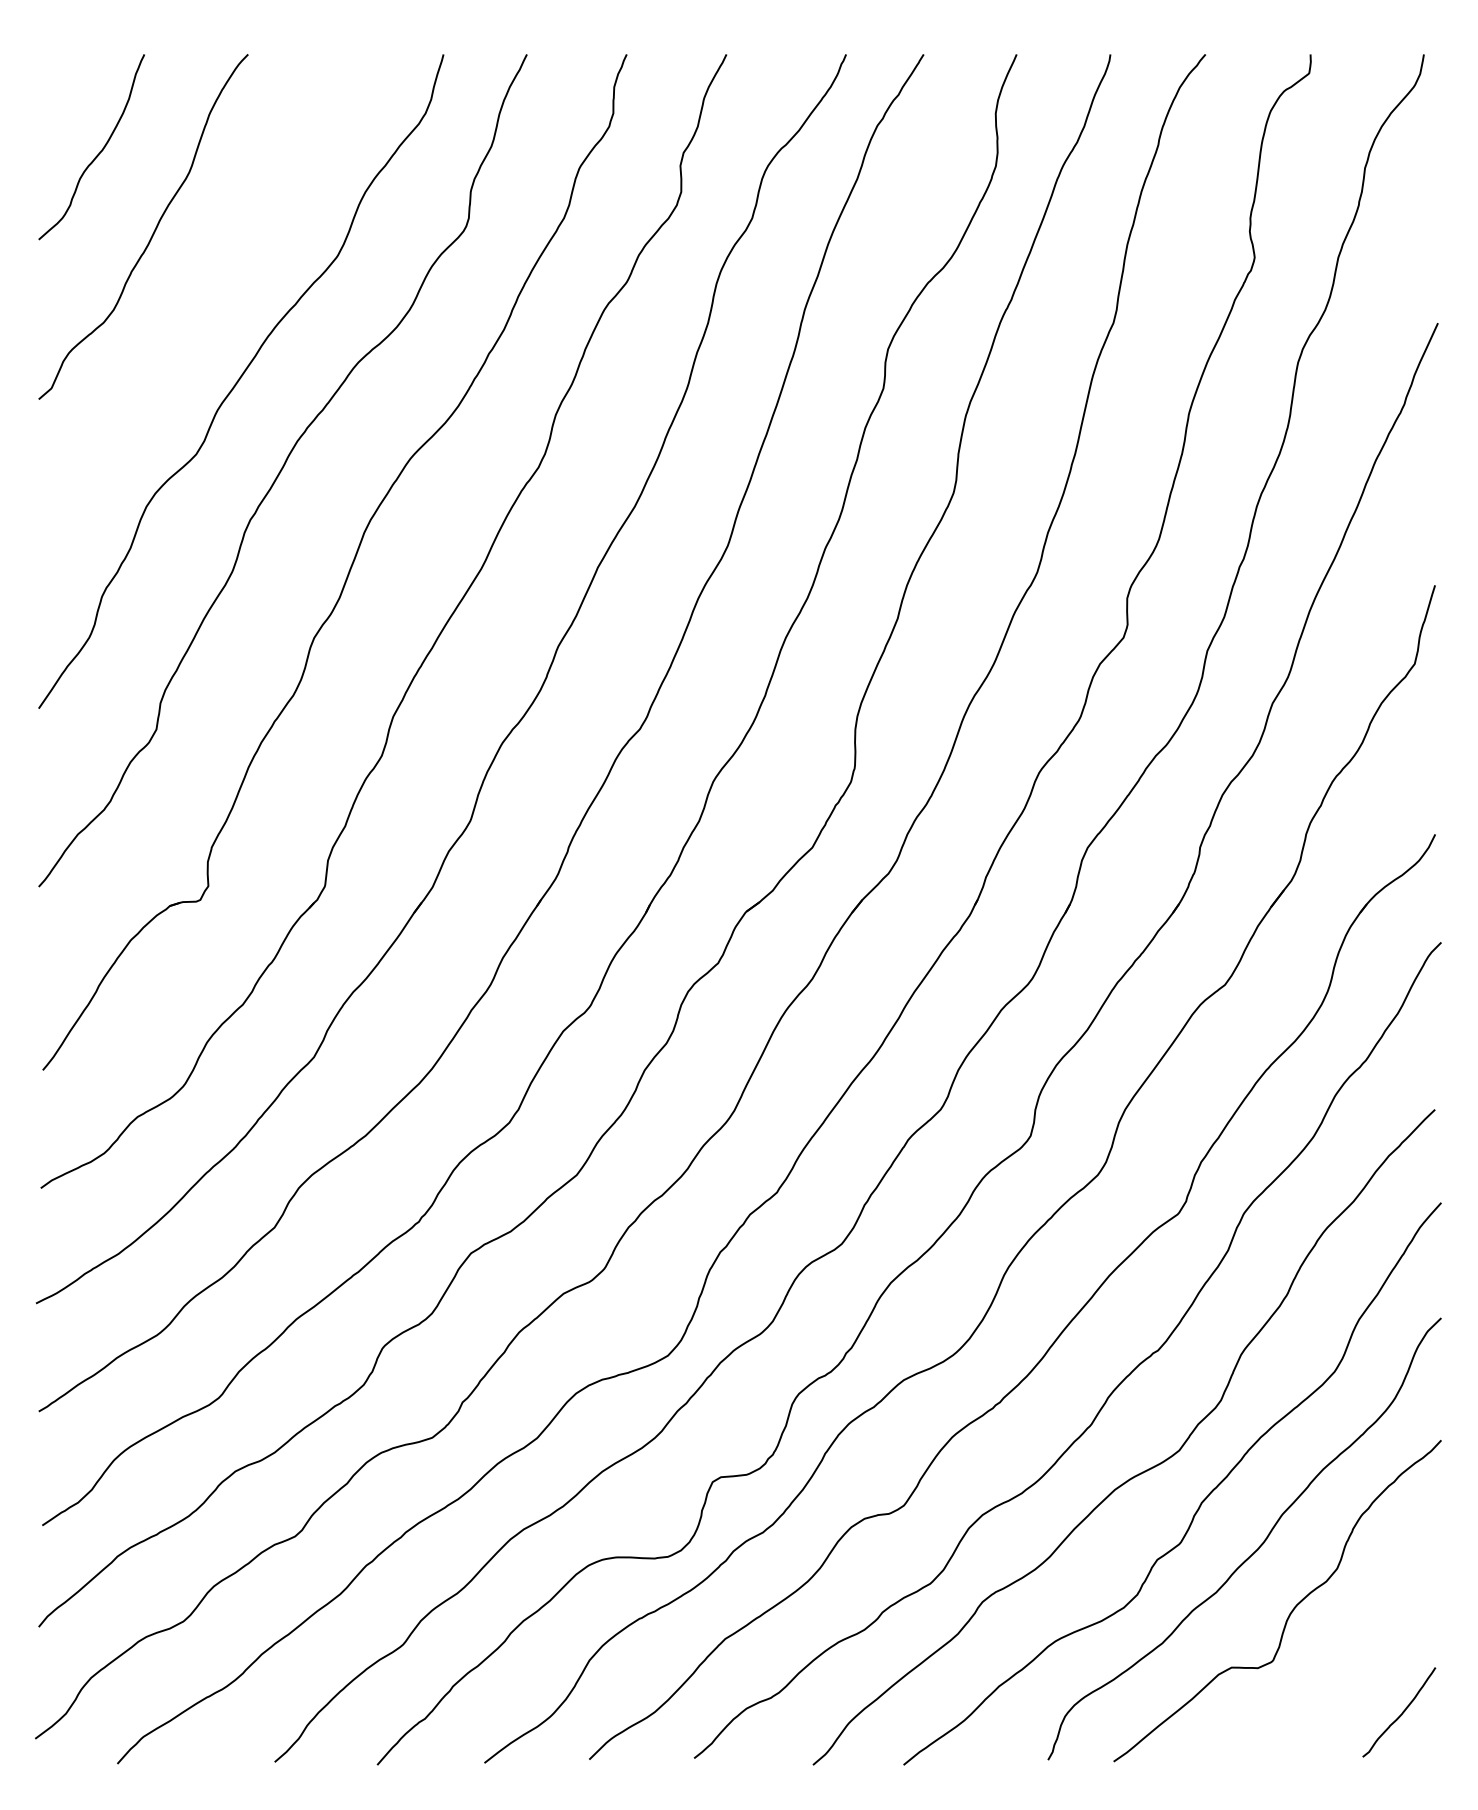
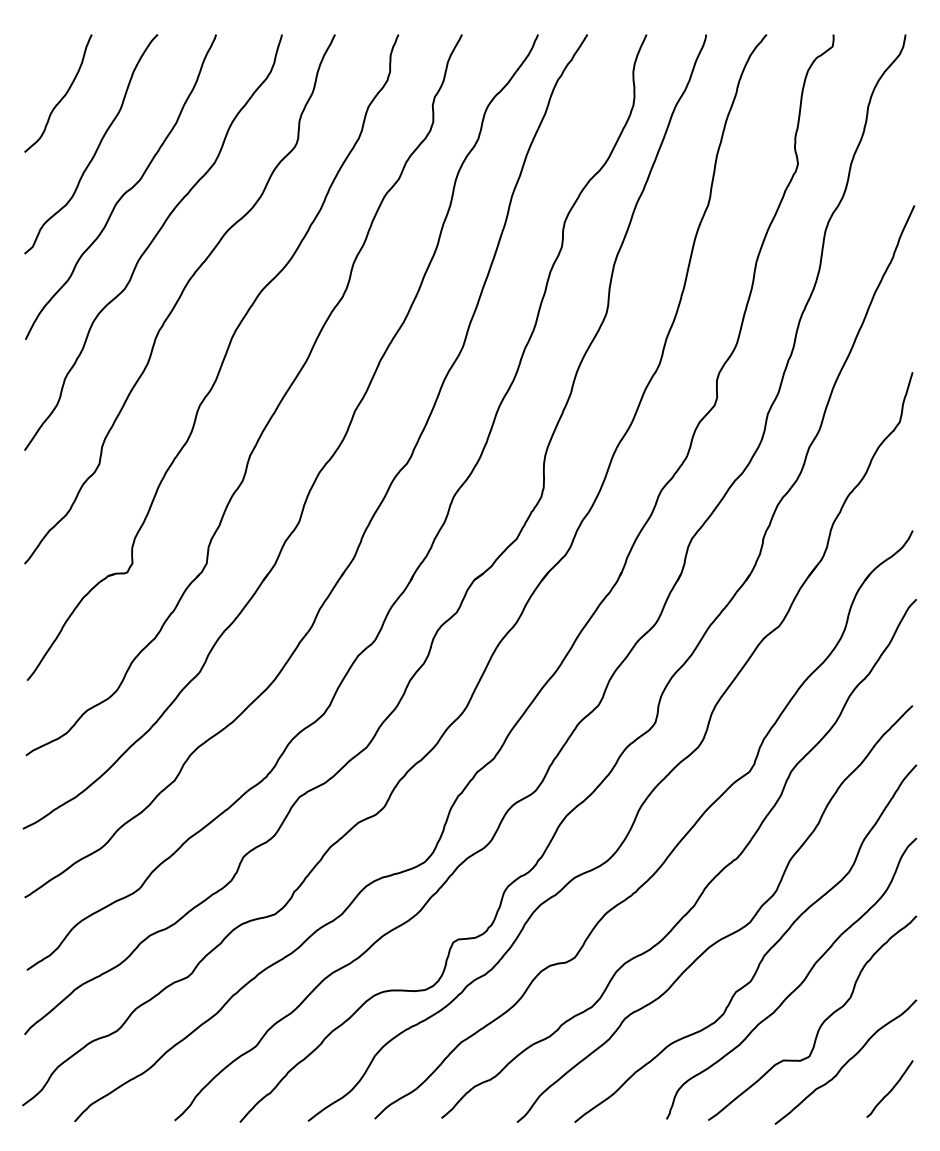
curve: (197, 301) -> (125, 191), added
curve: (1330, 1669) -> (846, 1061), added

